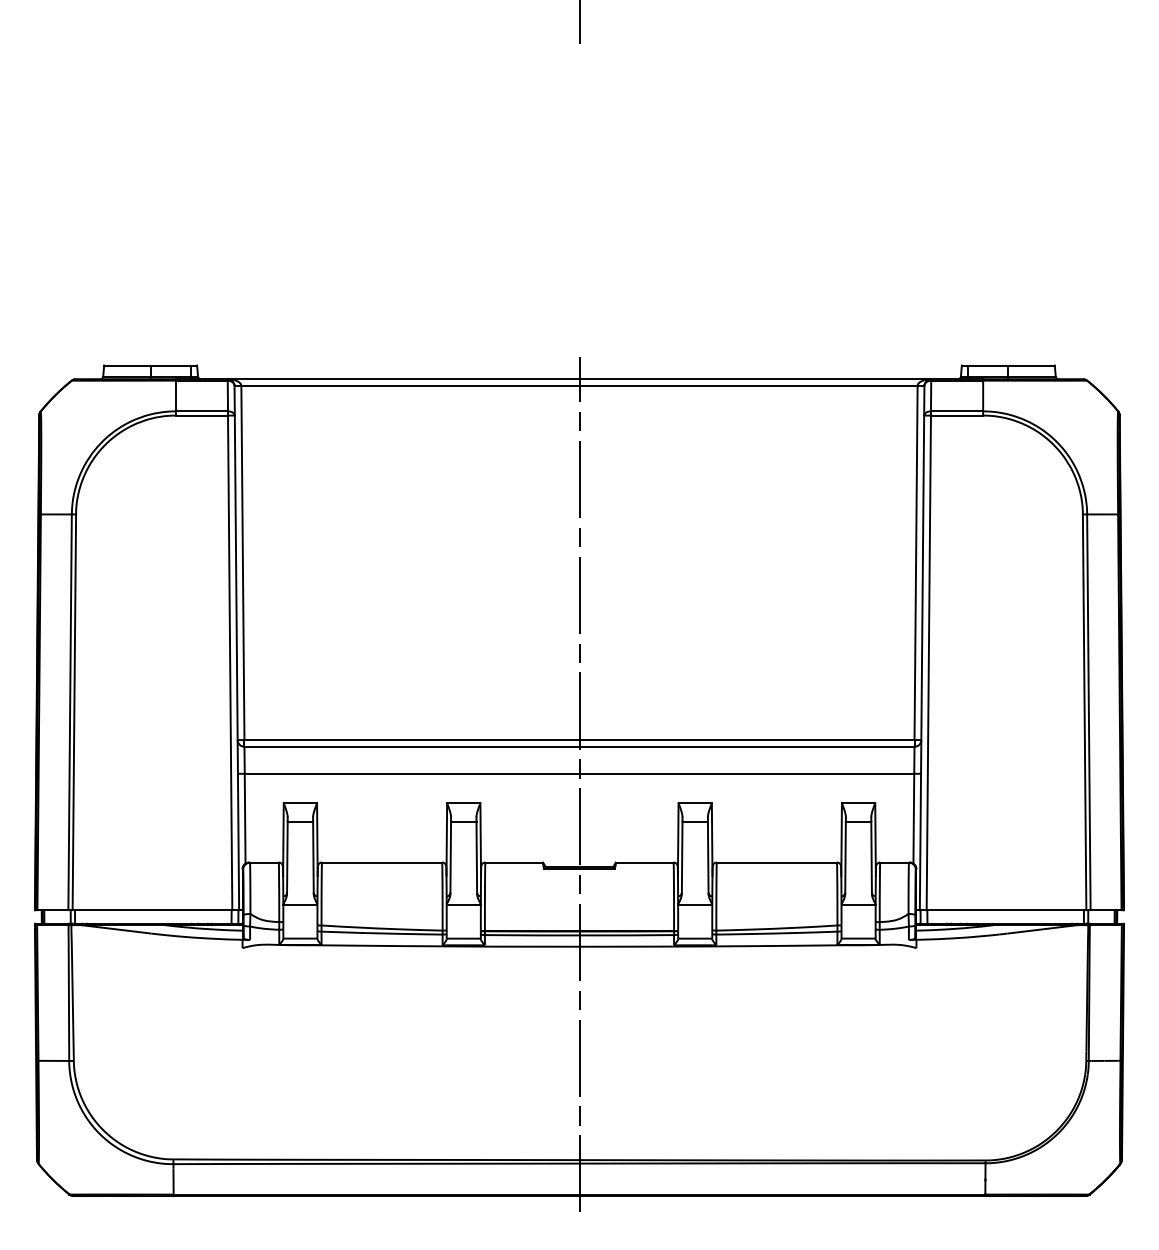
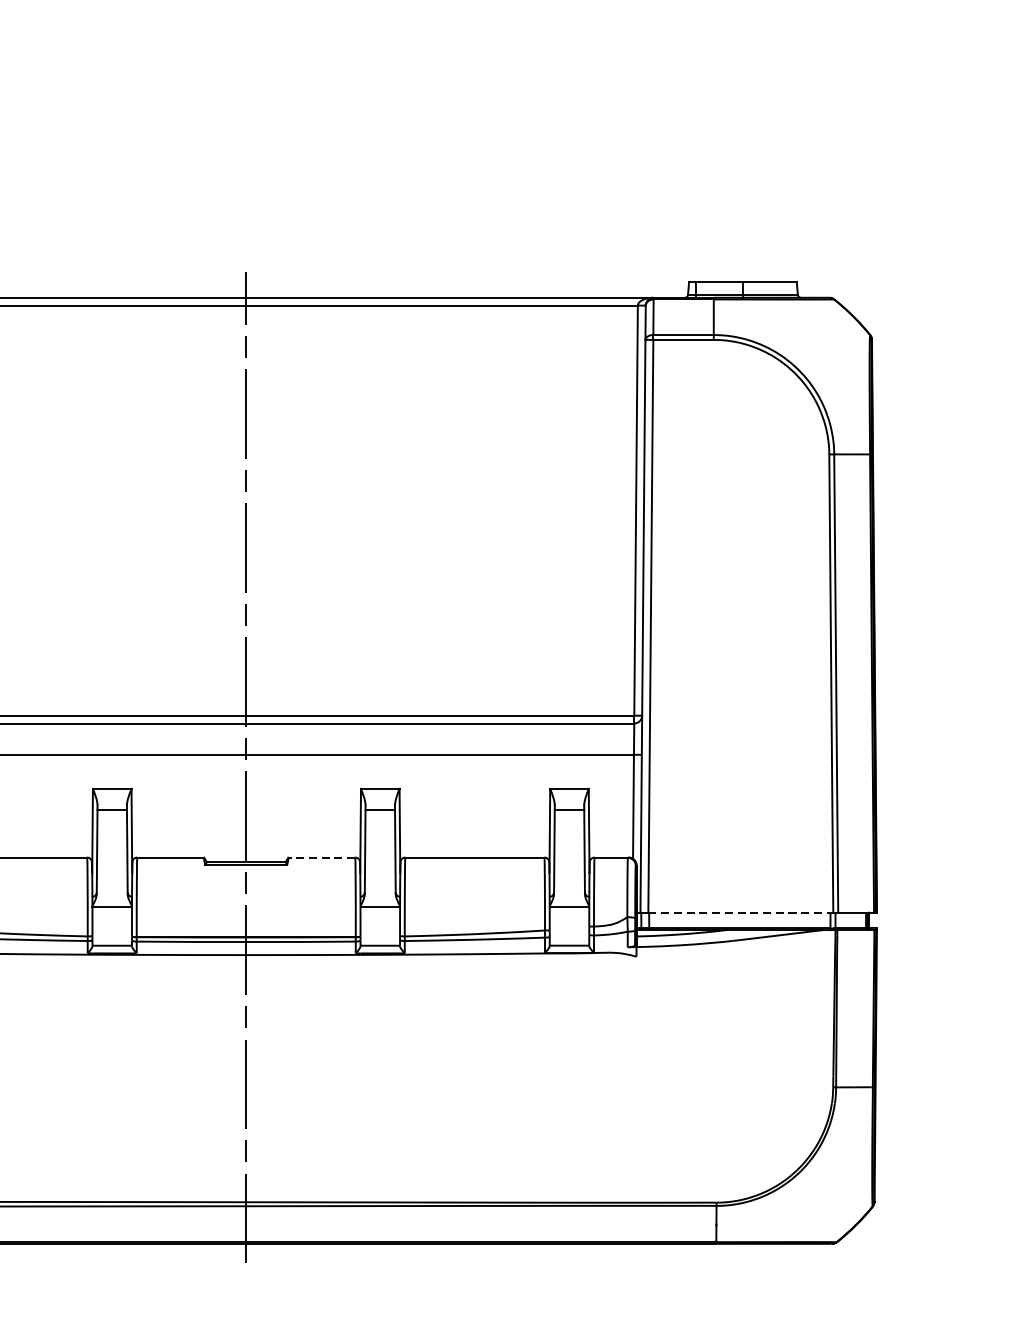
line: (644, 862) -> (321, 857), solid -> dashed
line: (1006, 910) -> (740, 913), solid -> dashed

